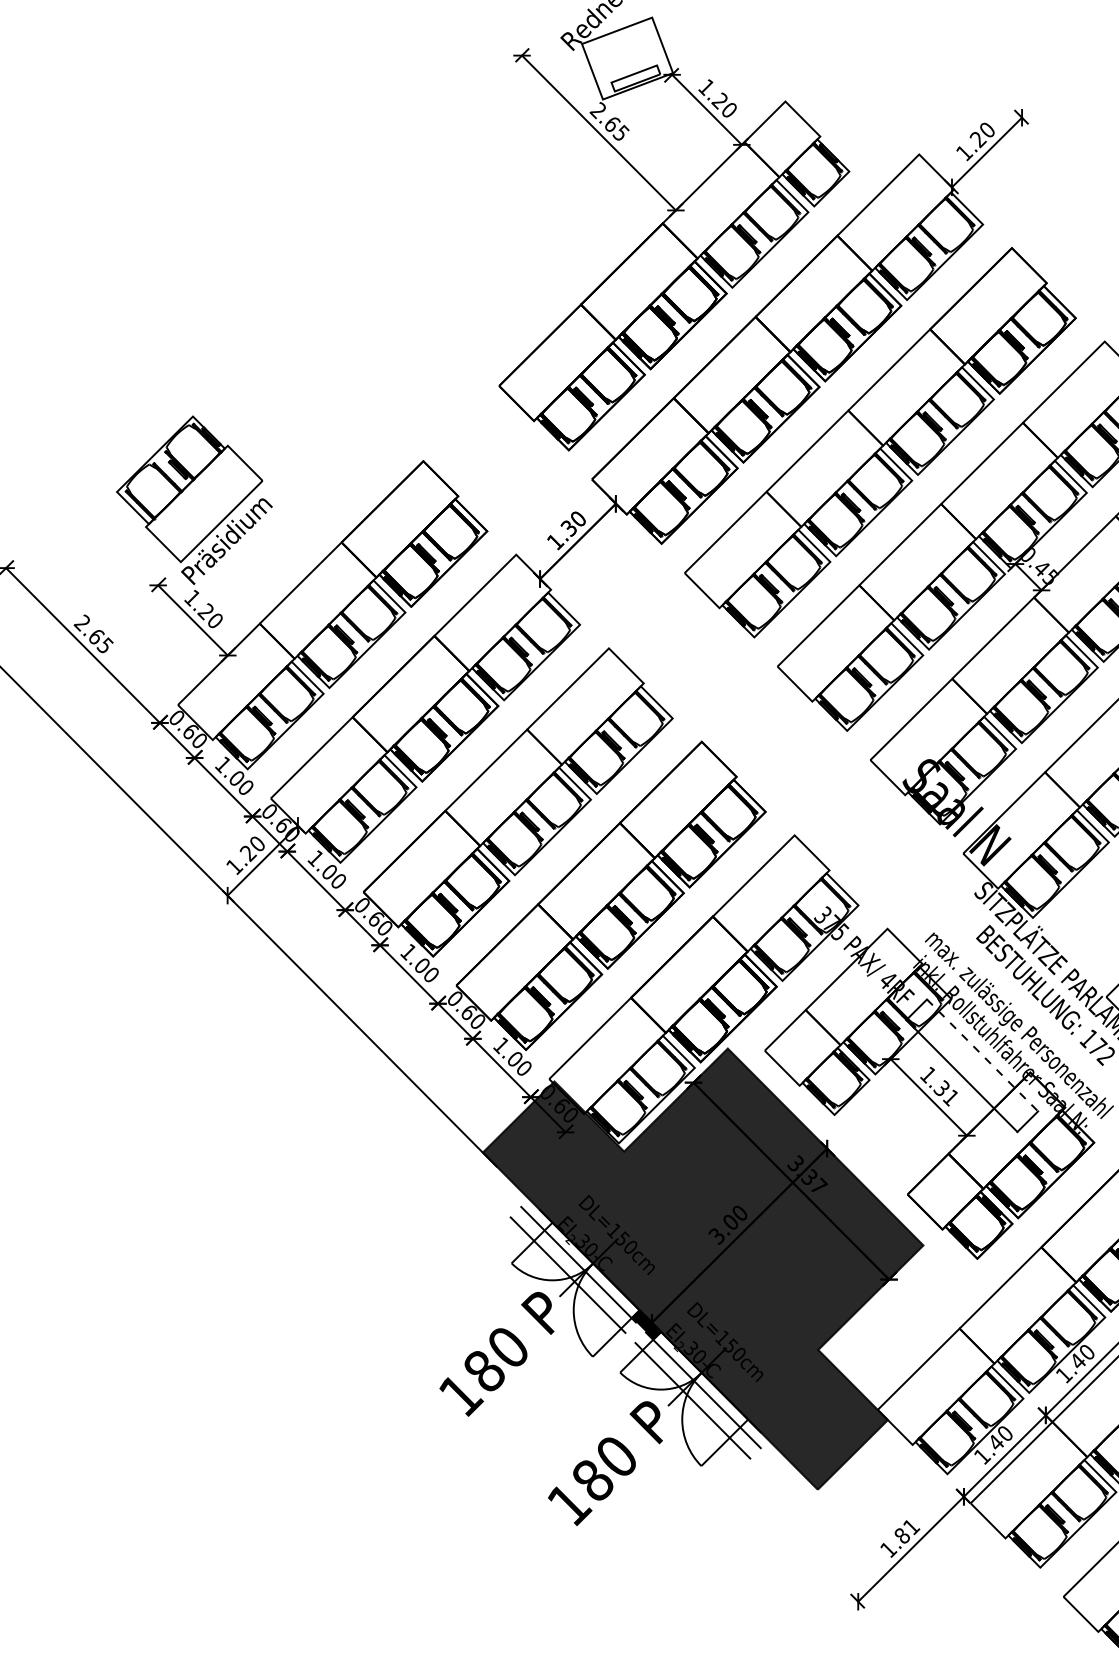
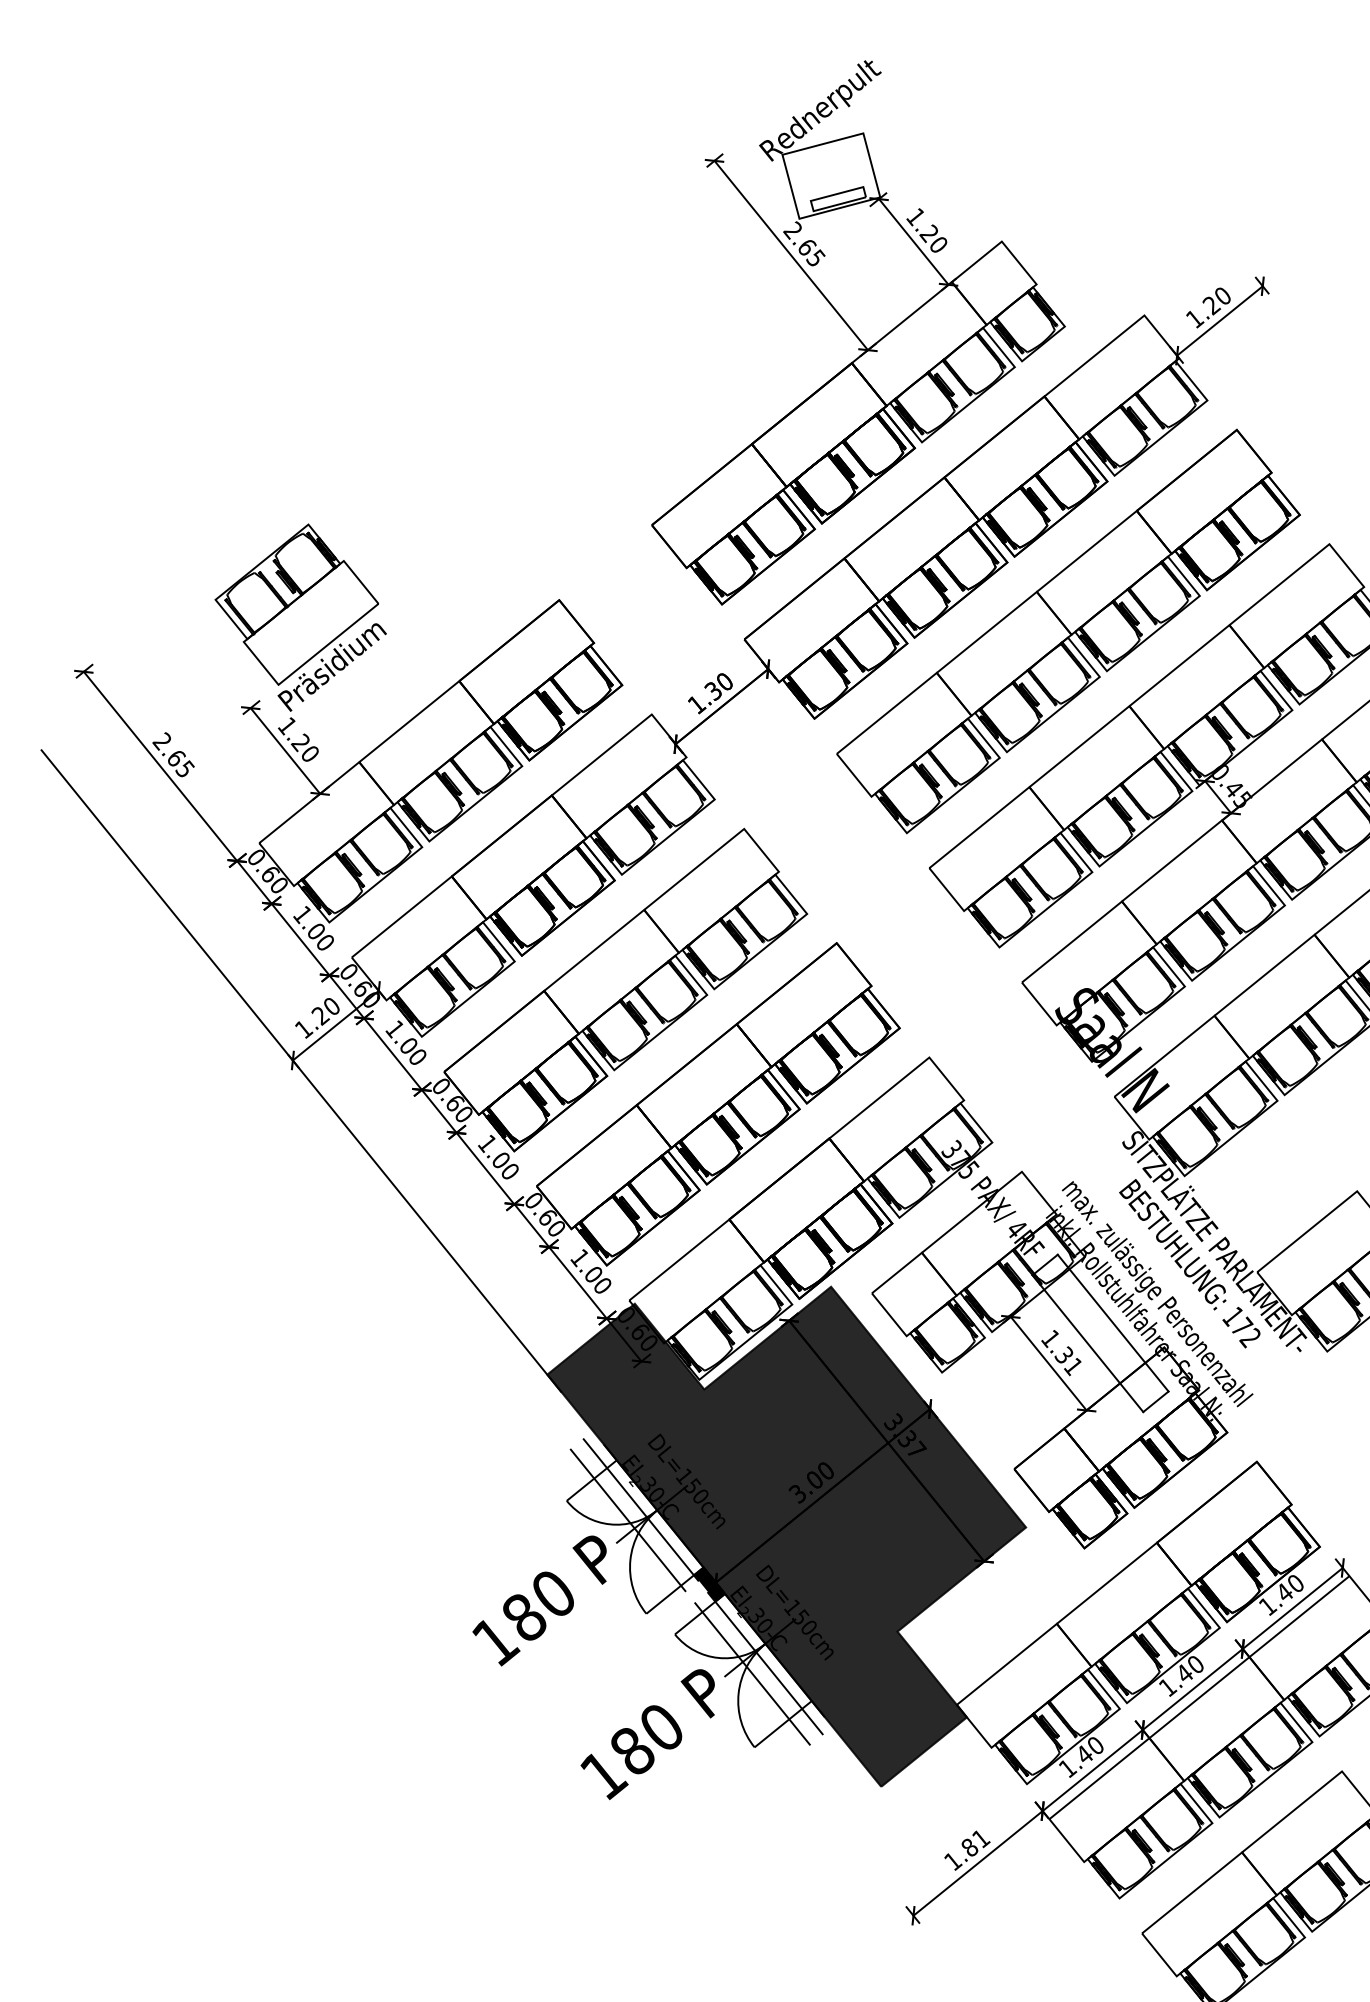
line: (982, 1055) -> (1113, 1323), dashed -> solid

